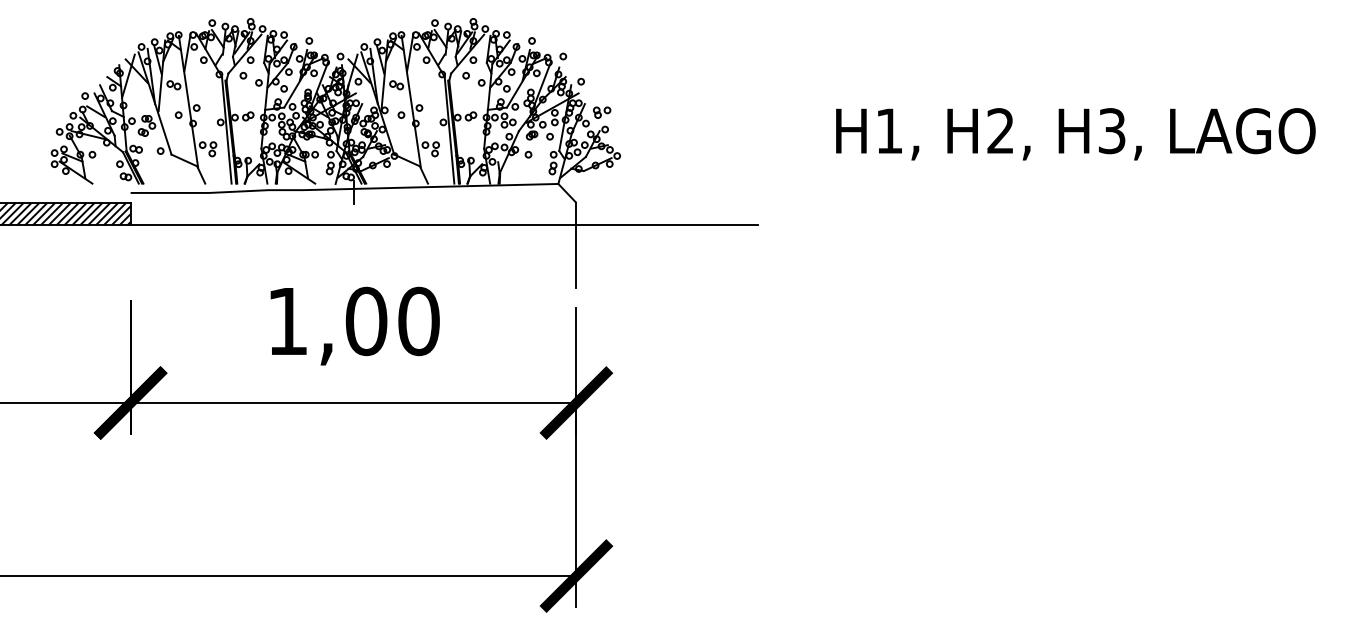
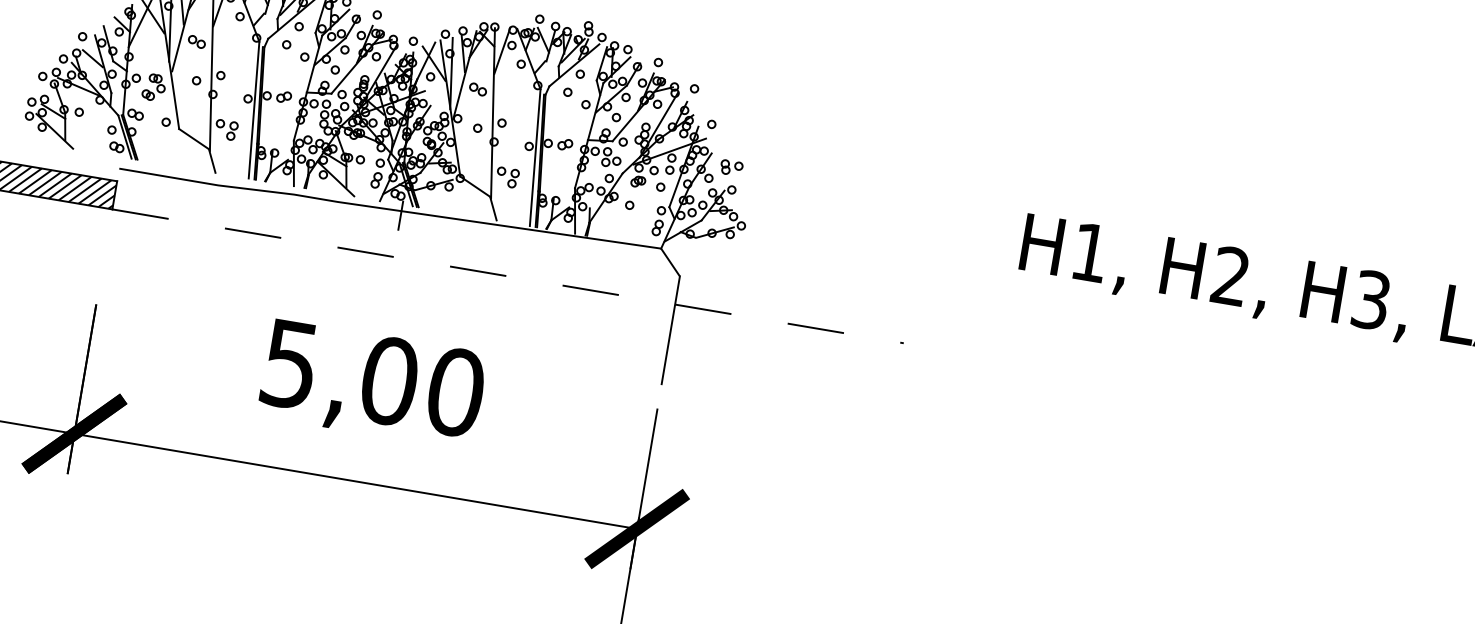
line: (444, 225) -> (508, 276), solid -> dashed
text: (287, 322) -> (289, 365), 1,00 -> 5,00

